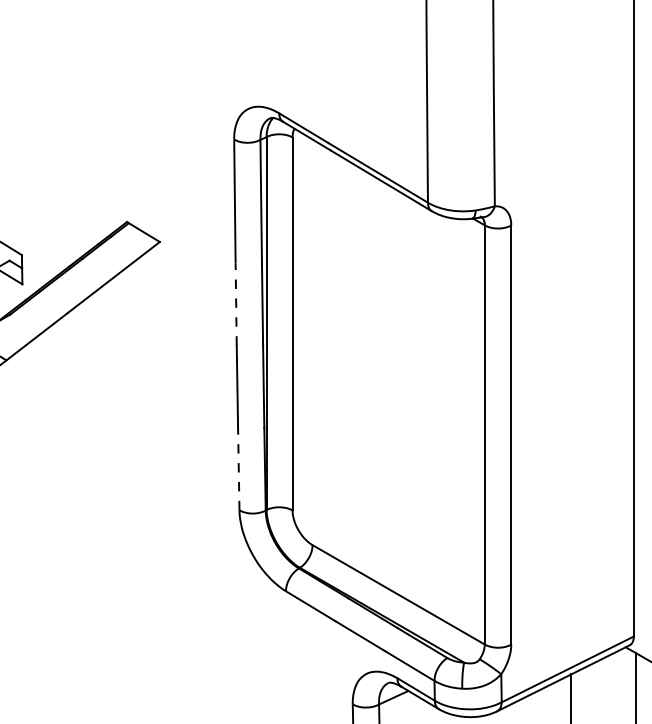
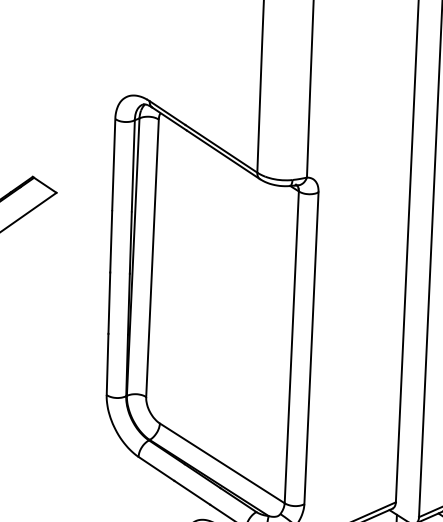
line: (236, 303) -> (111, 241), dashed -> solid
line: (238, 468) -> (107, 363), dashed -> solid

